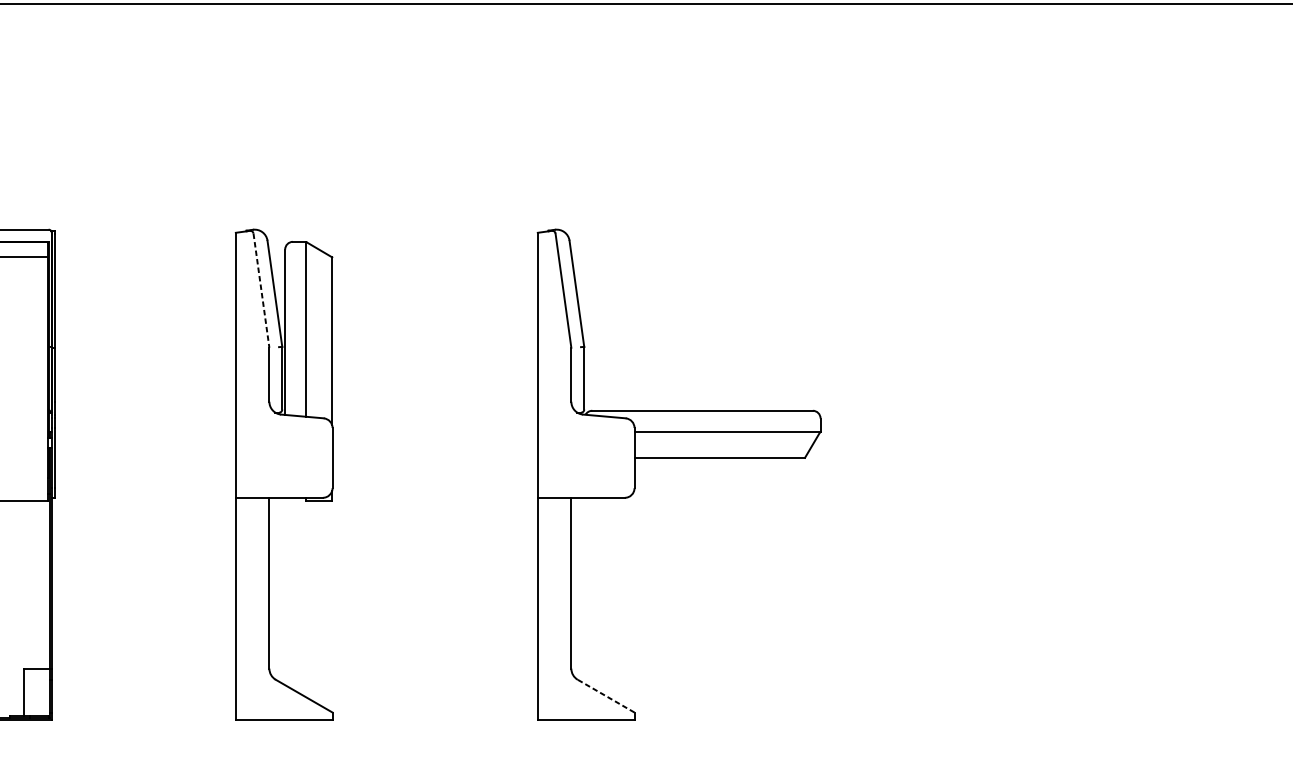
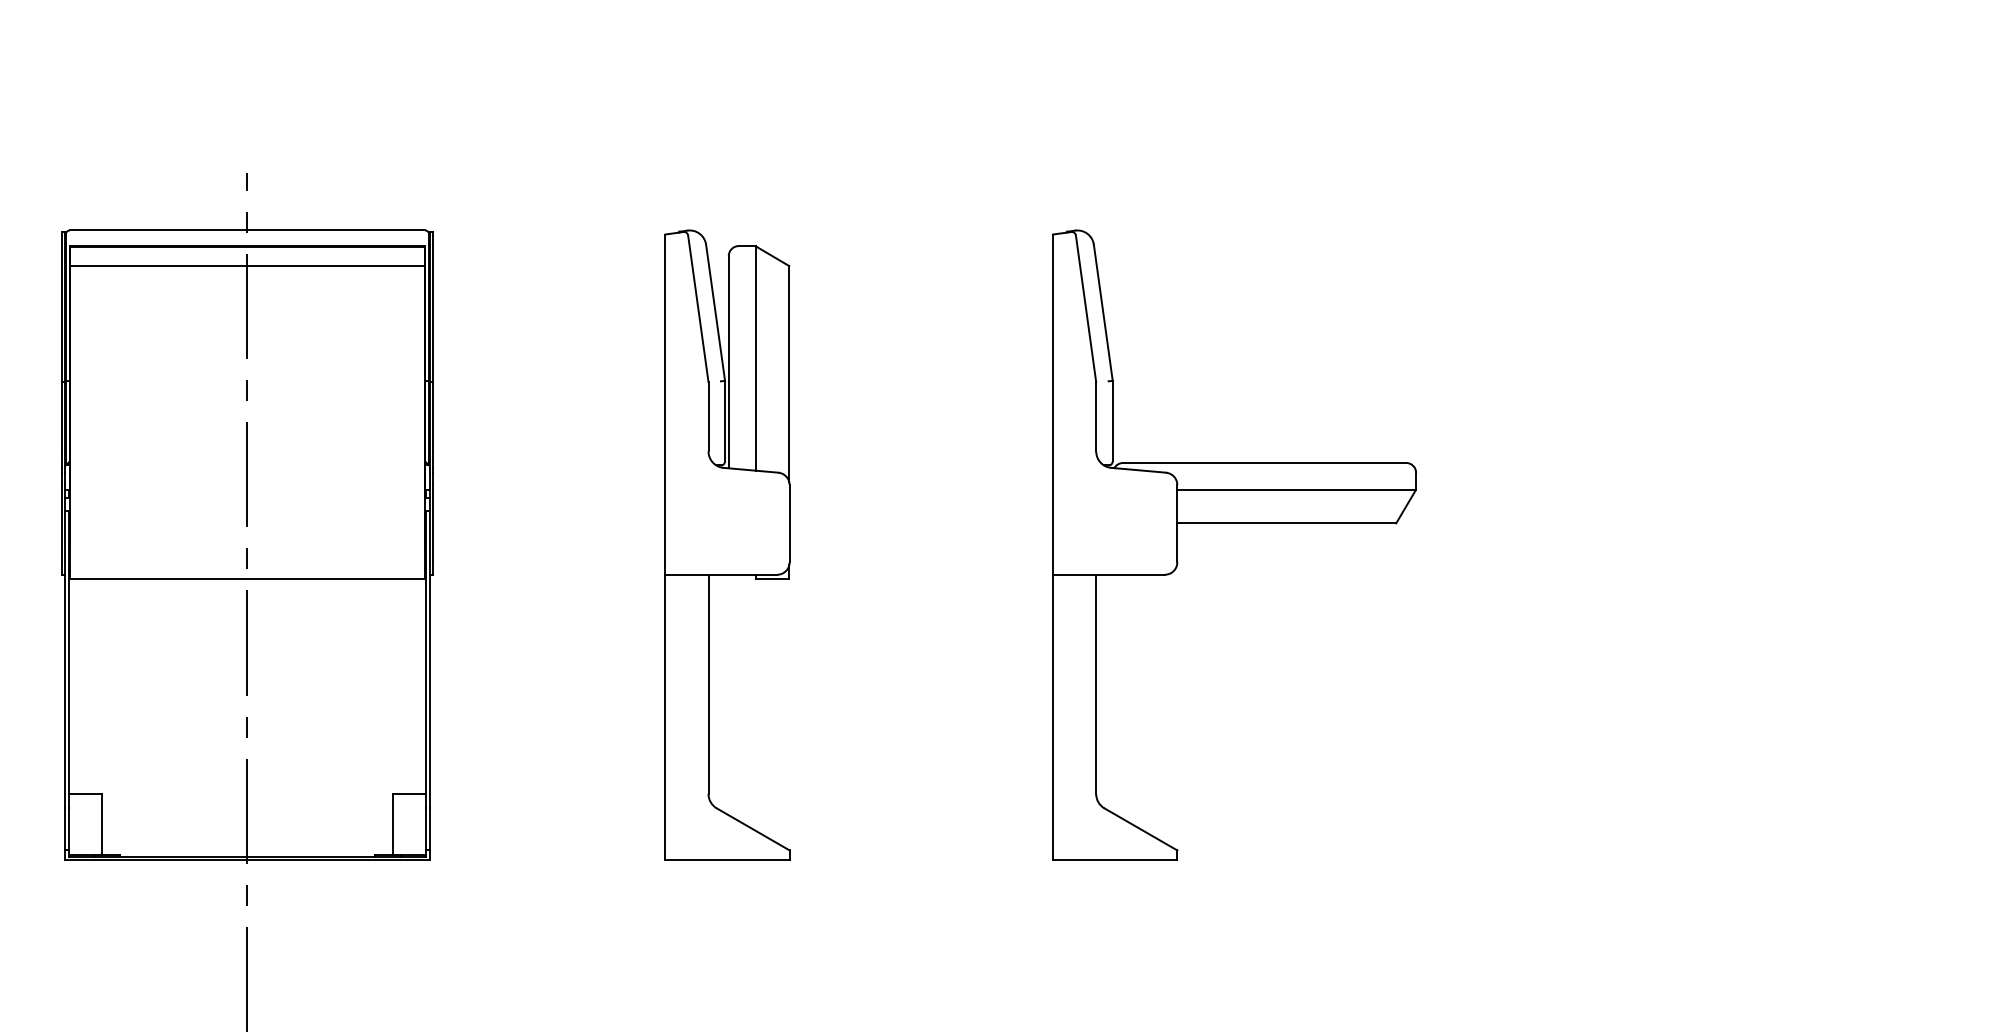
line: (261, 291) -> (698, 309), dashed -> solid
line: (605, 696) -> (1140, 829), dashed -> solid

